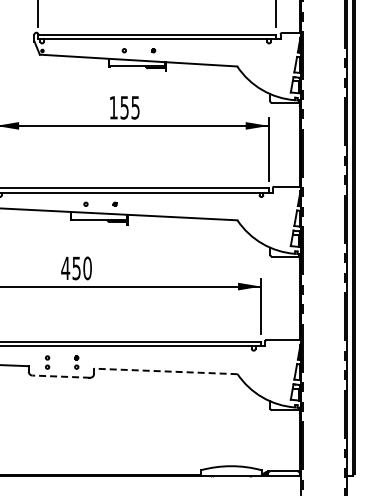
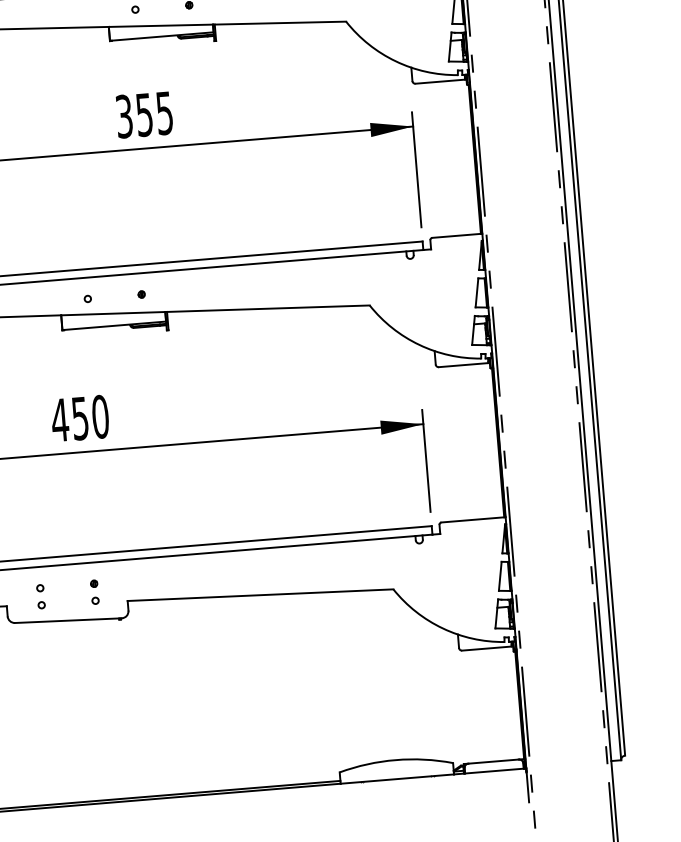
text: (113, 107) -> (123, 116), 155 -> 355
line: (165, 371) -> (259, 595), dashed -> solid
line: (61, 376) -> (68, 620), dashed -> solid

